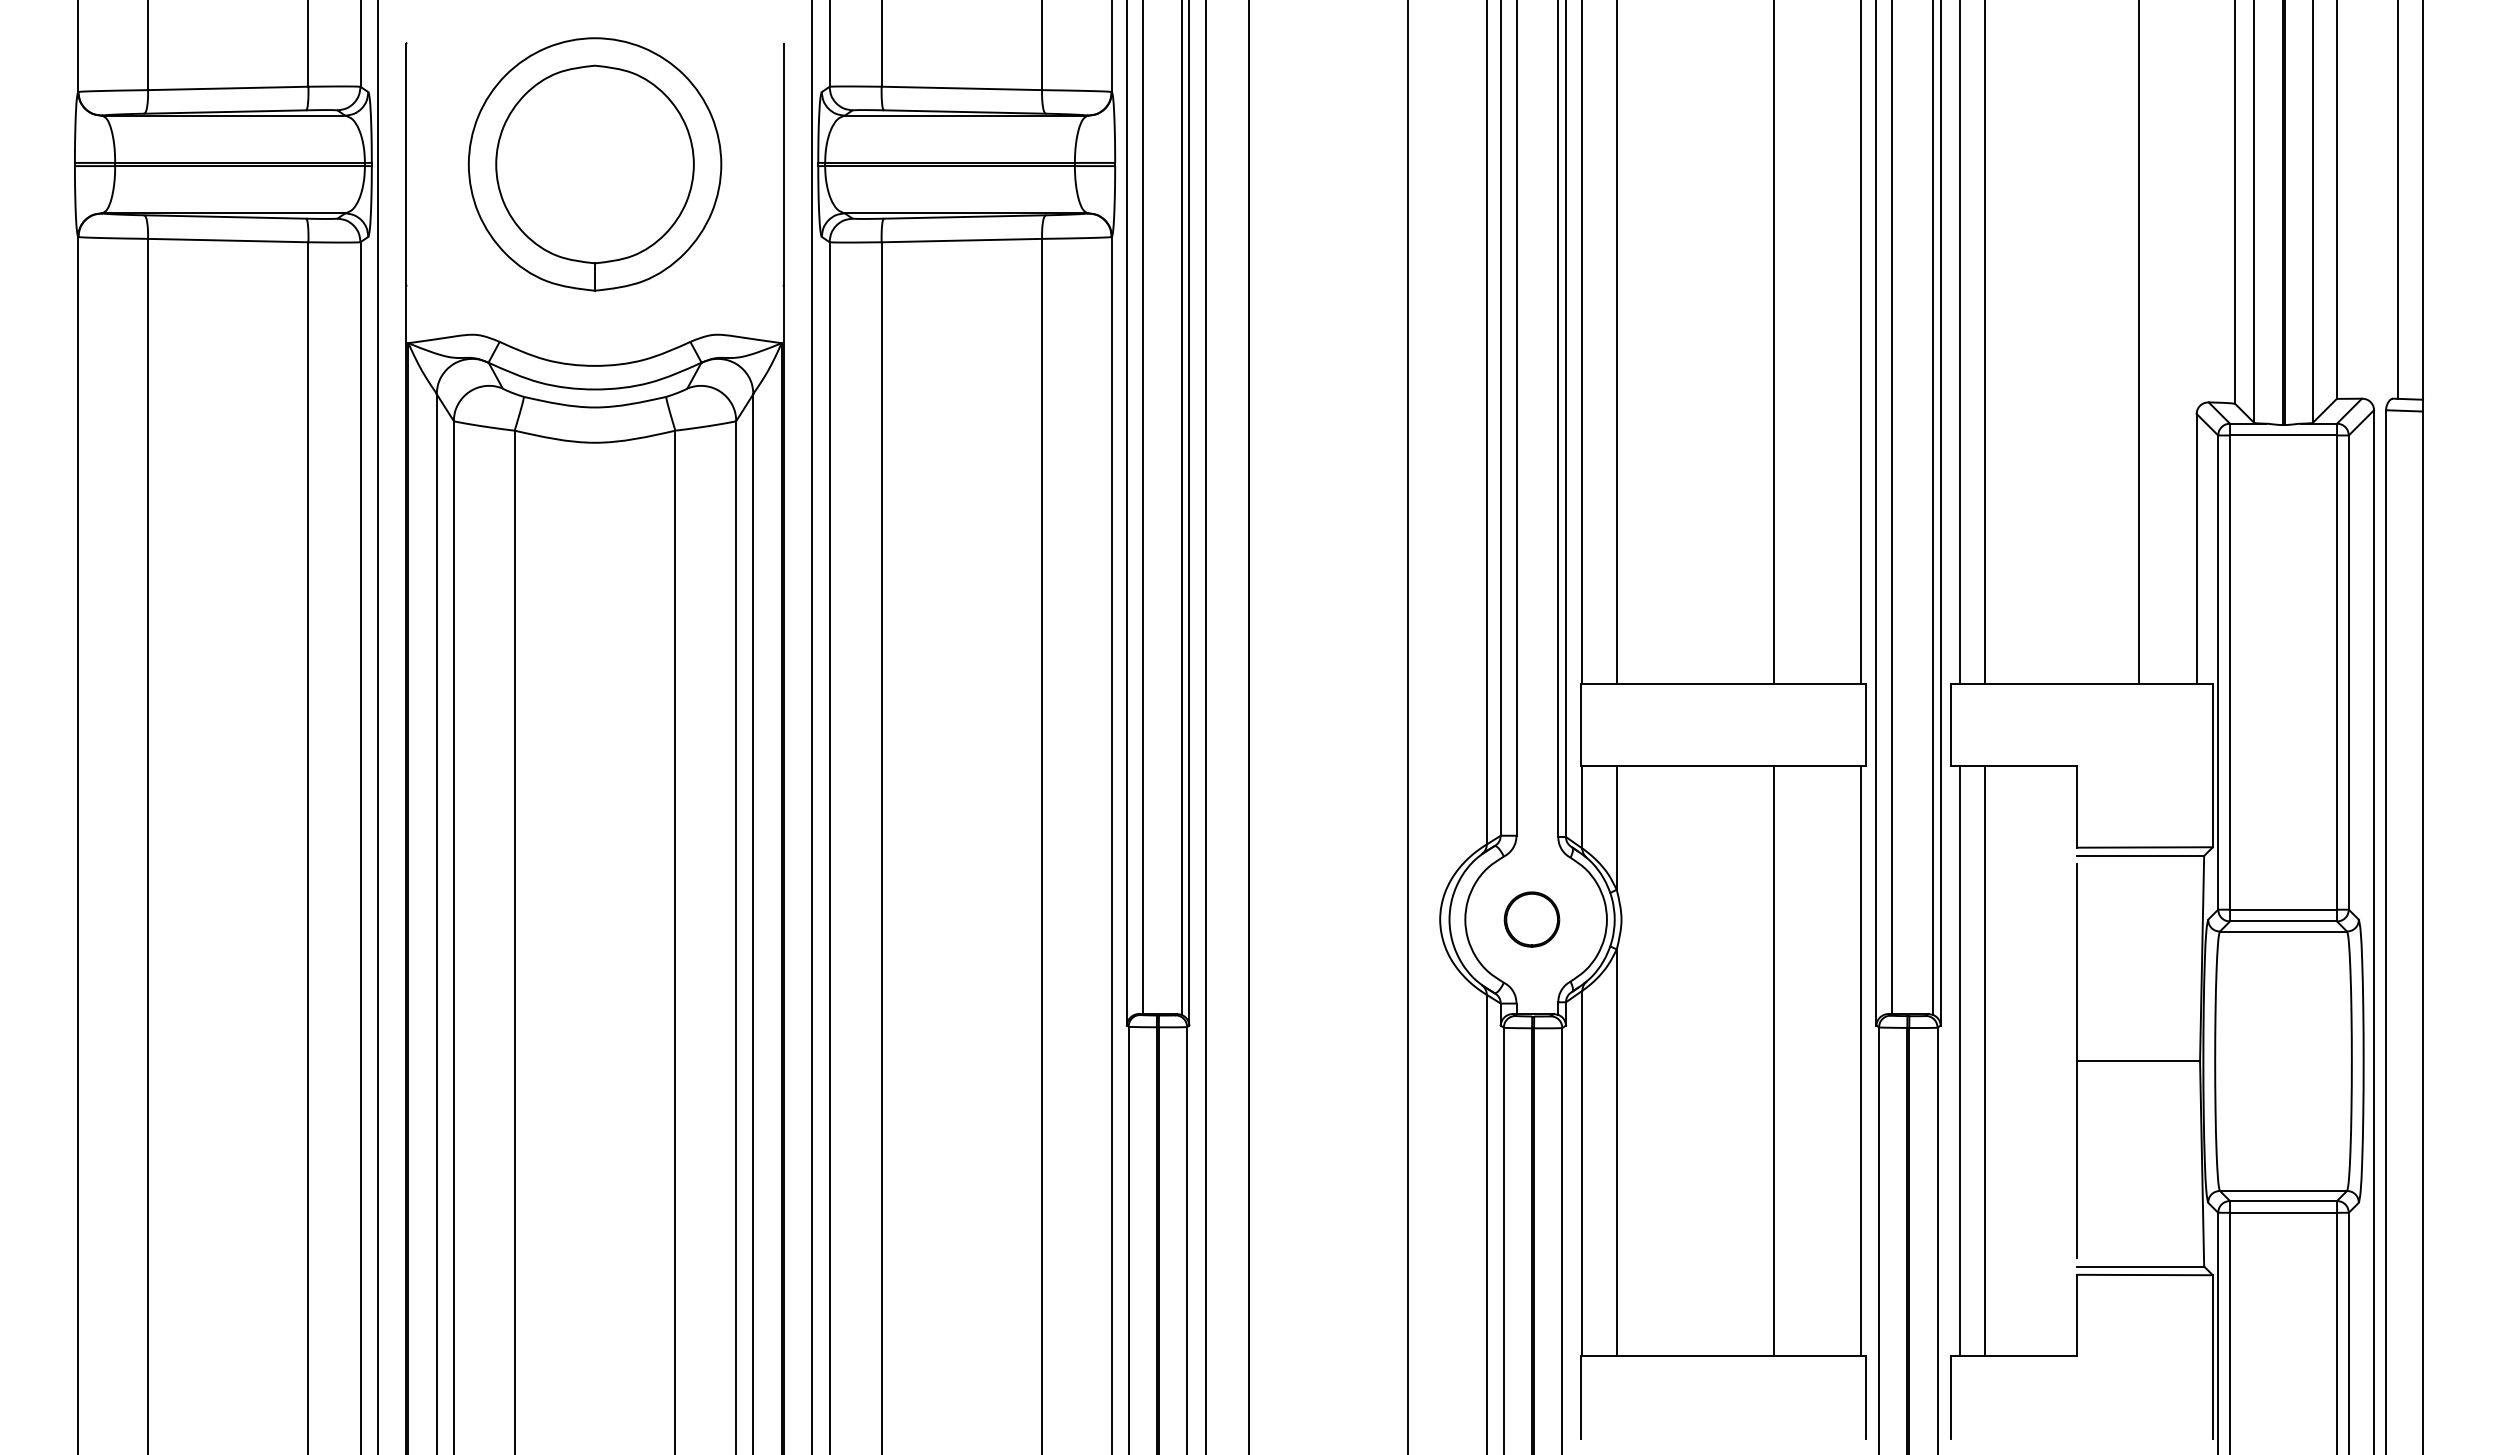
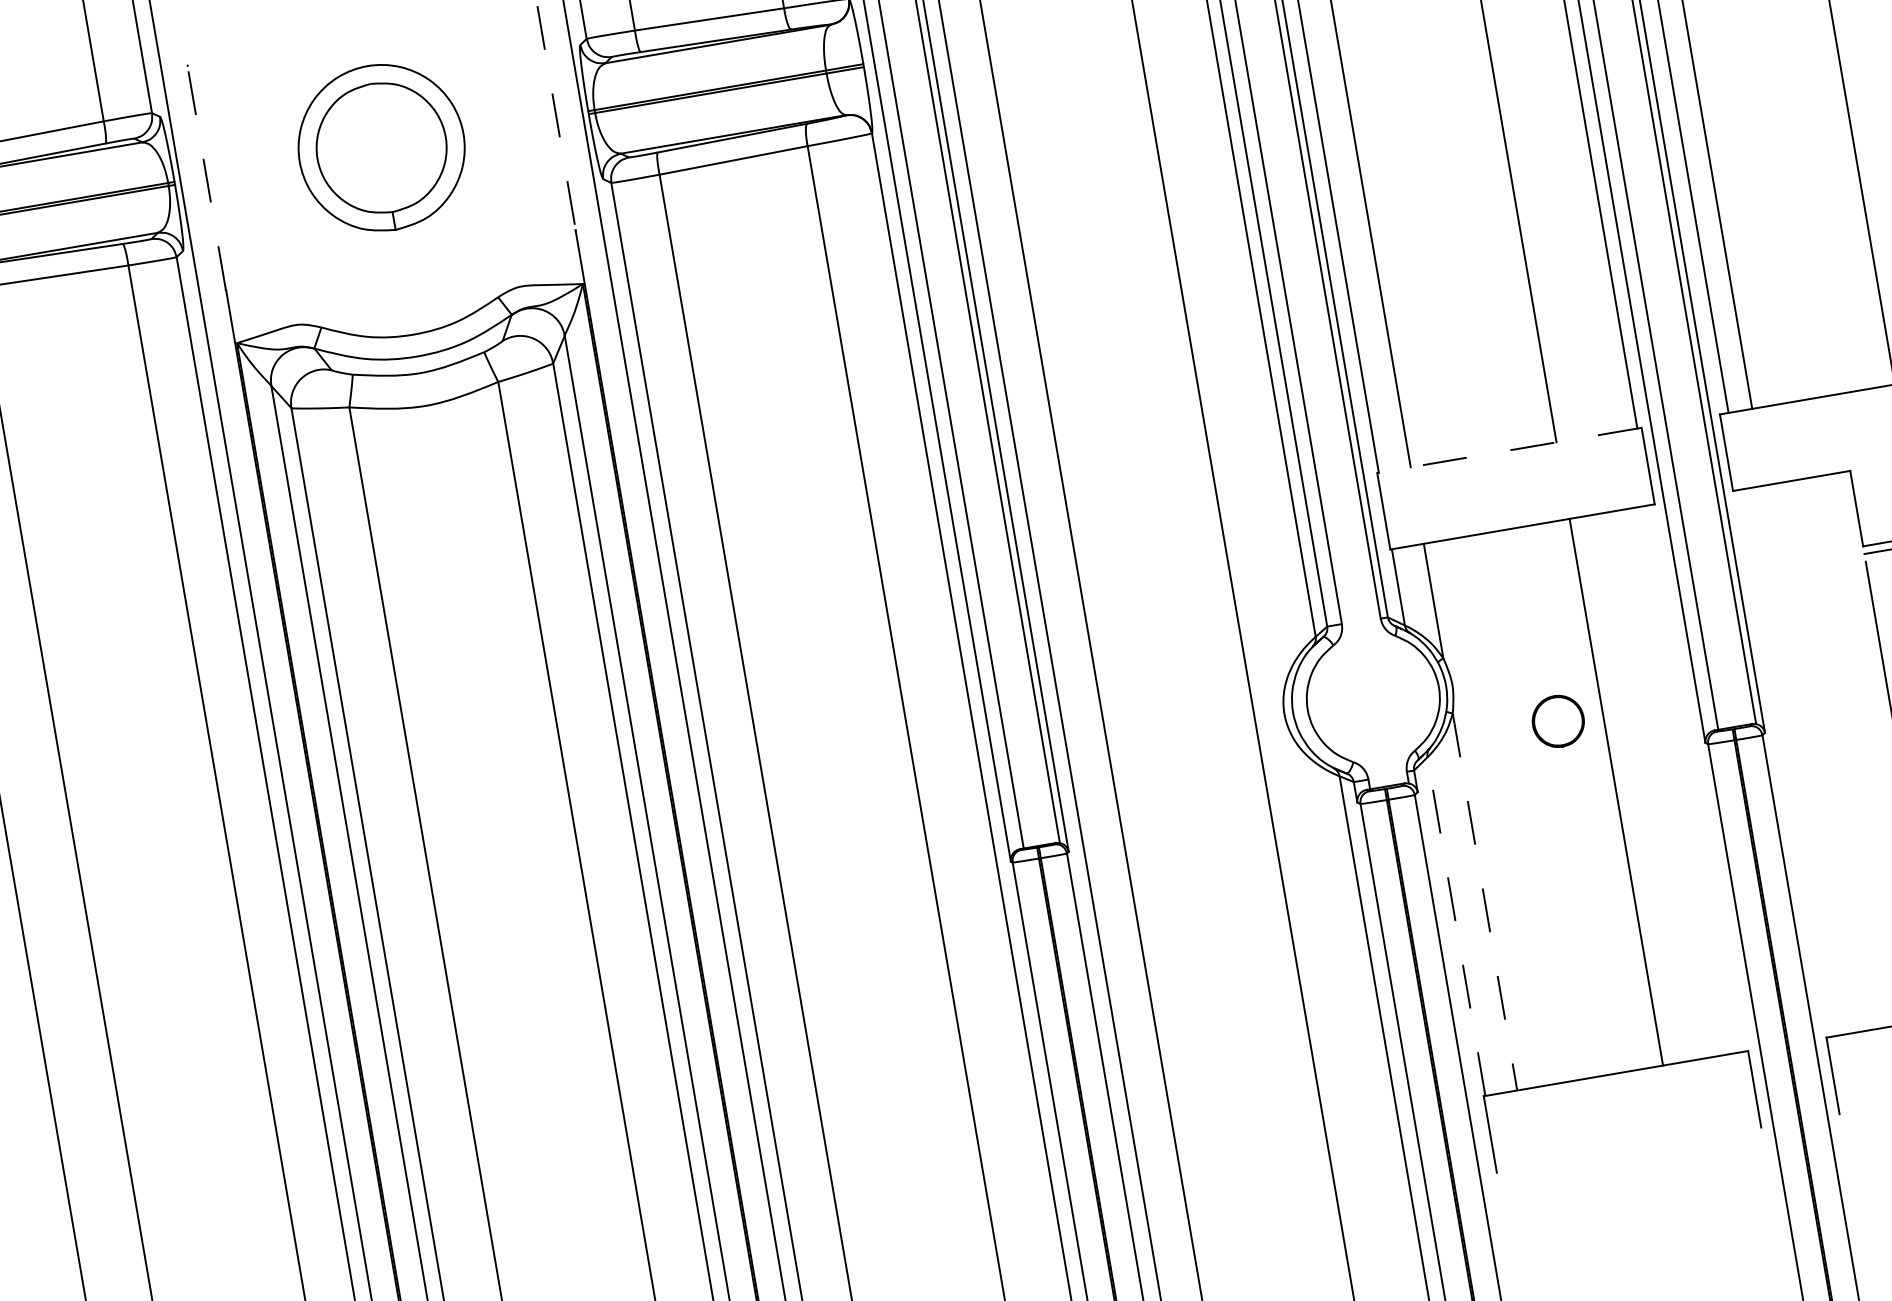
line: (406, 164) -> (206, 177), solid -> dashed
part: (594, 164) -> (381, 148), size x0.7
line: (783, 164) -> (556, 118), solid -> dashed
line: (1723, 683) -> (1509, 450), solid -> dashed
part: (1531, 919) -> (1557, 721), moved
line: (1861, 1061) -> (1697, 778), removed
line: (1959, 1061) -> (1788, 763), removed
line: (1985, 1061) -> (1812, 758), removed
line: (1616, 1153) -> (1484, 902), solid -> dashed
line: (1582, 1173) -> (1456, 926), solid -> dashed

